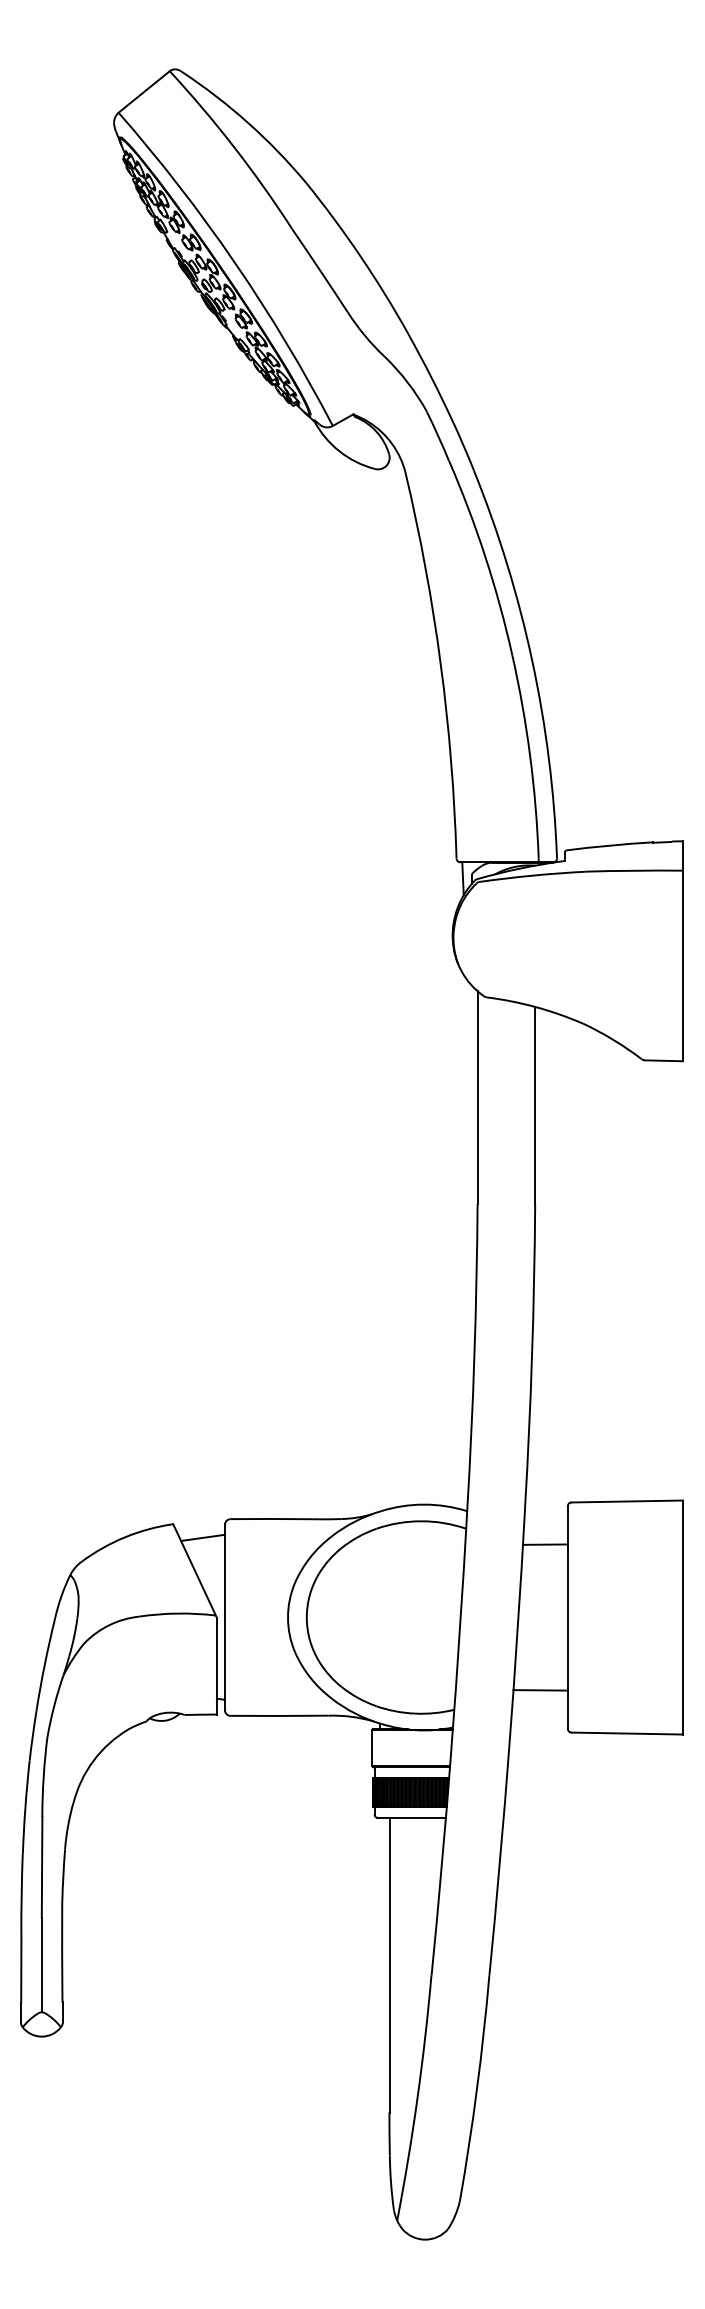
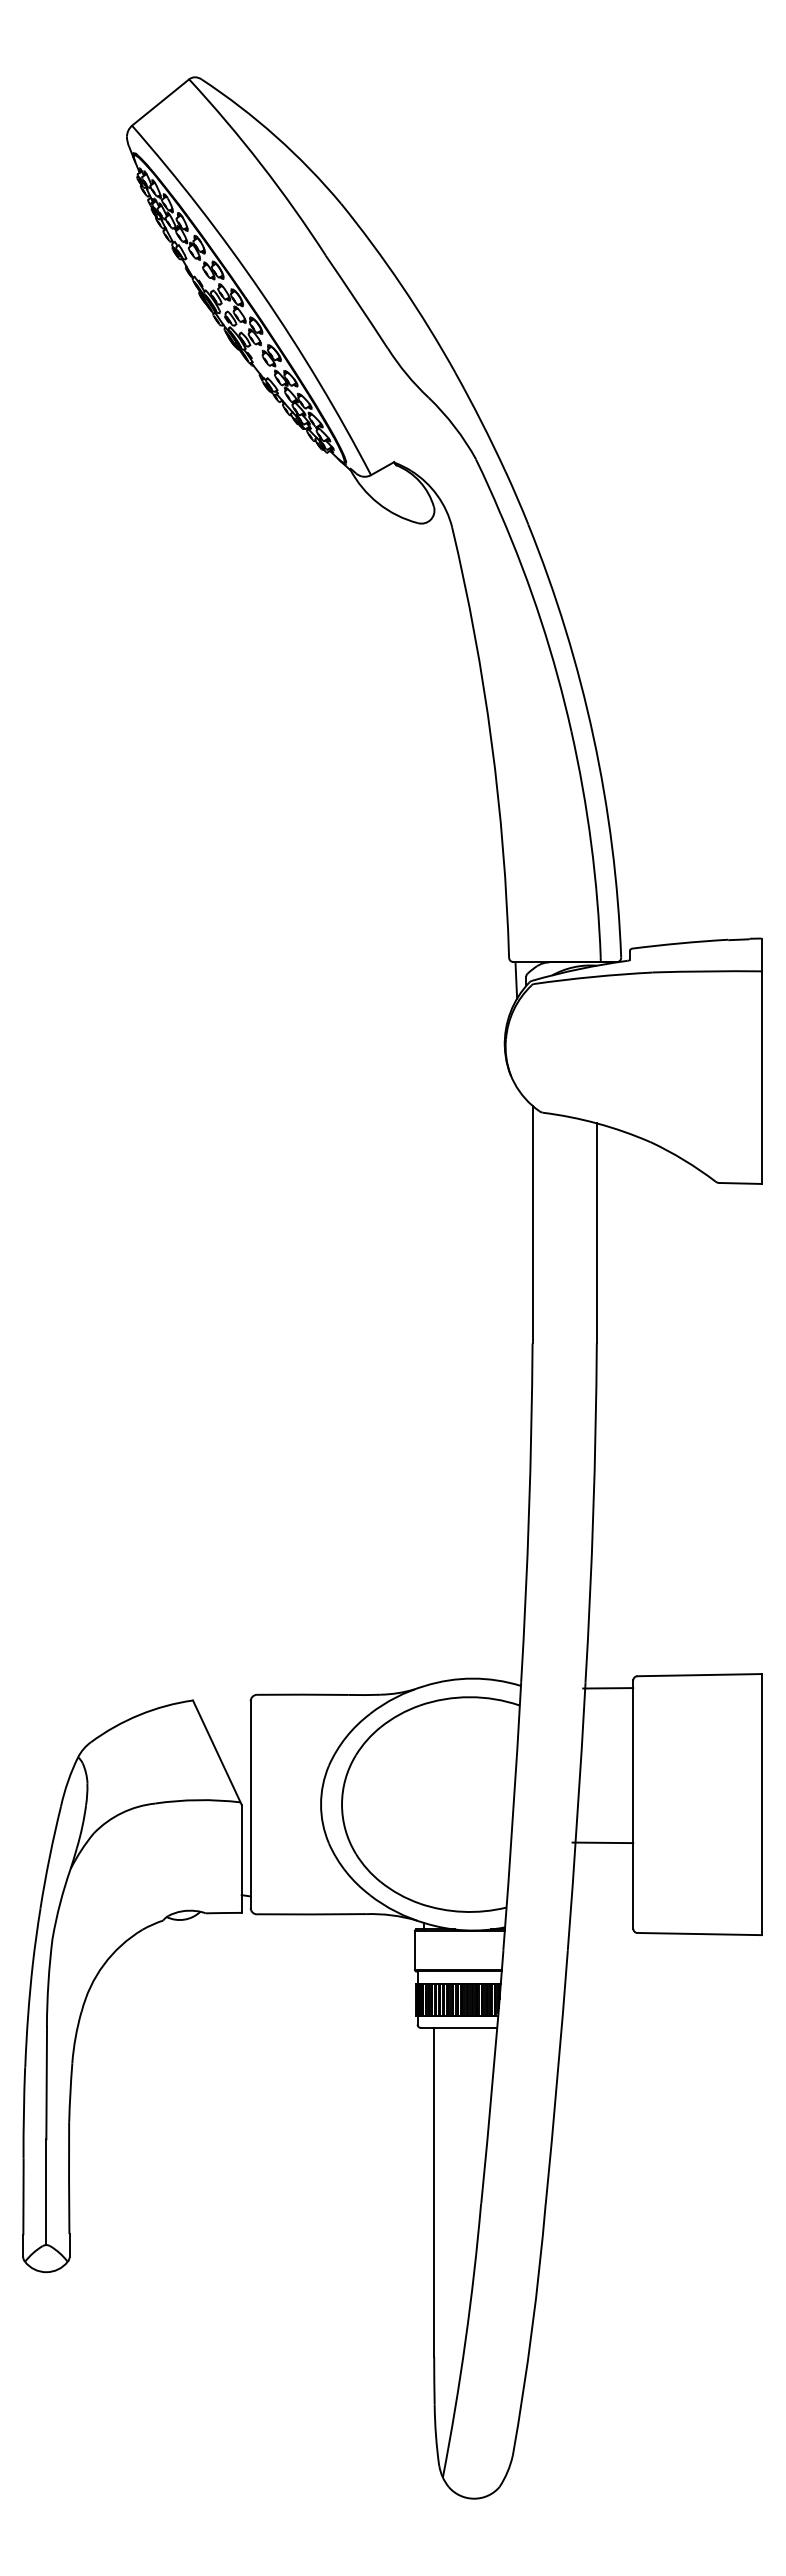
line: (202, 1537) -> (225, 1715), removed
line: (545, 1544) -> (608, 1688), moved
line: (540, 1690) -> (602, 1842), moved

